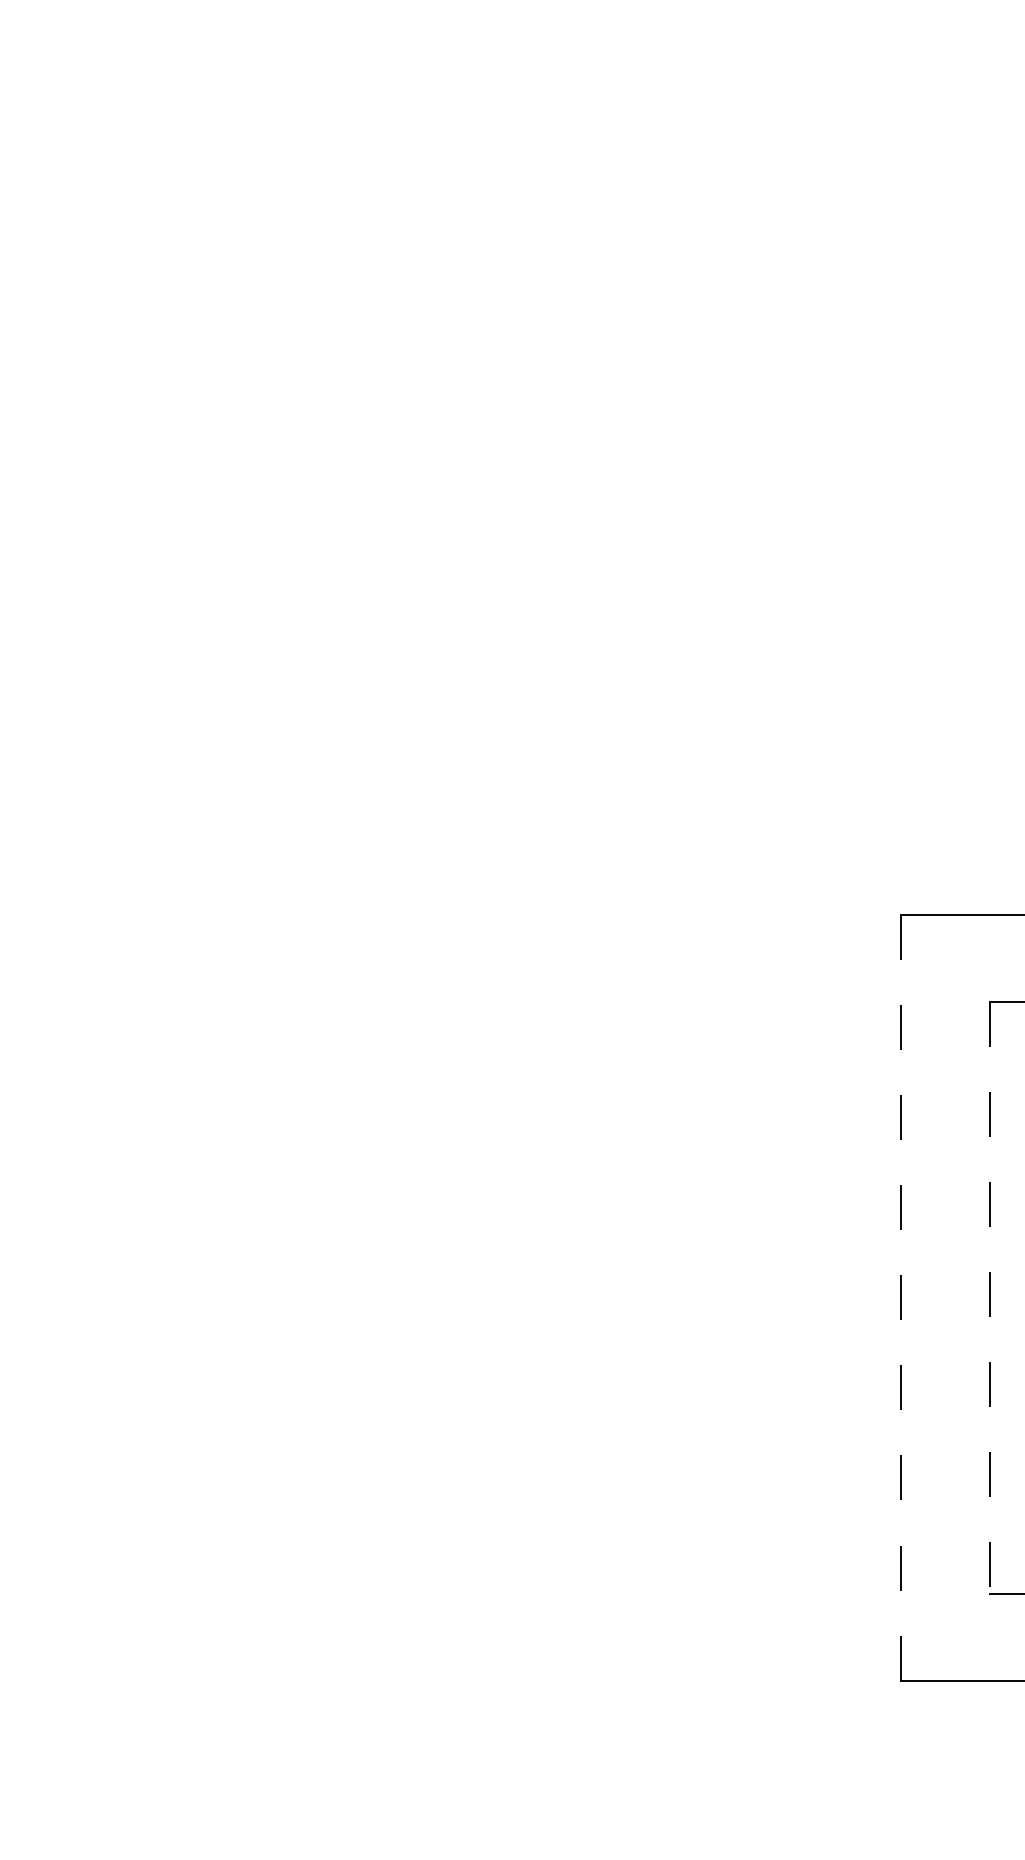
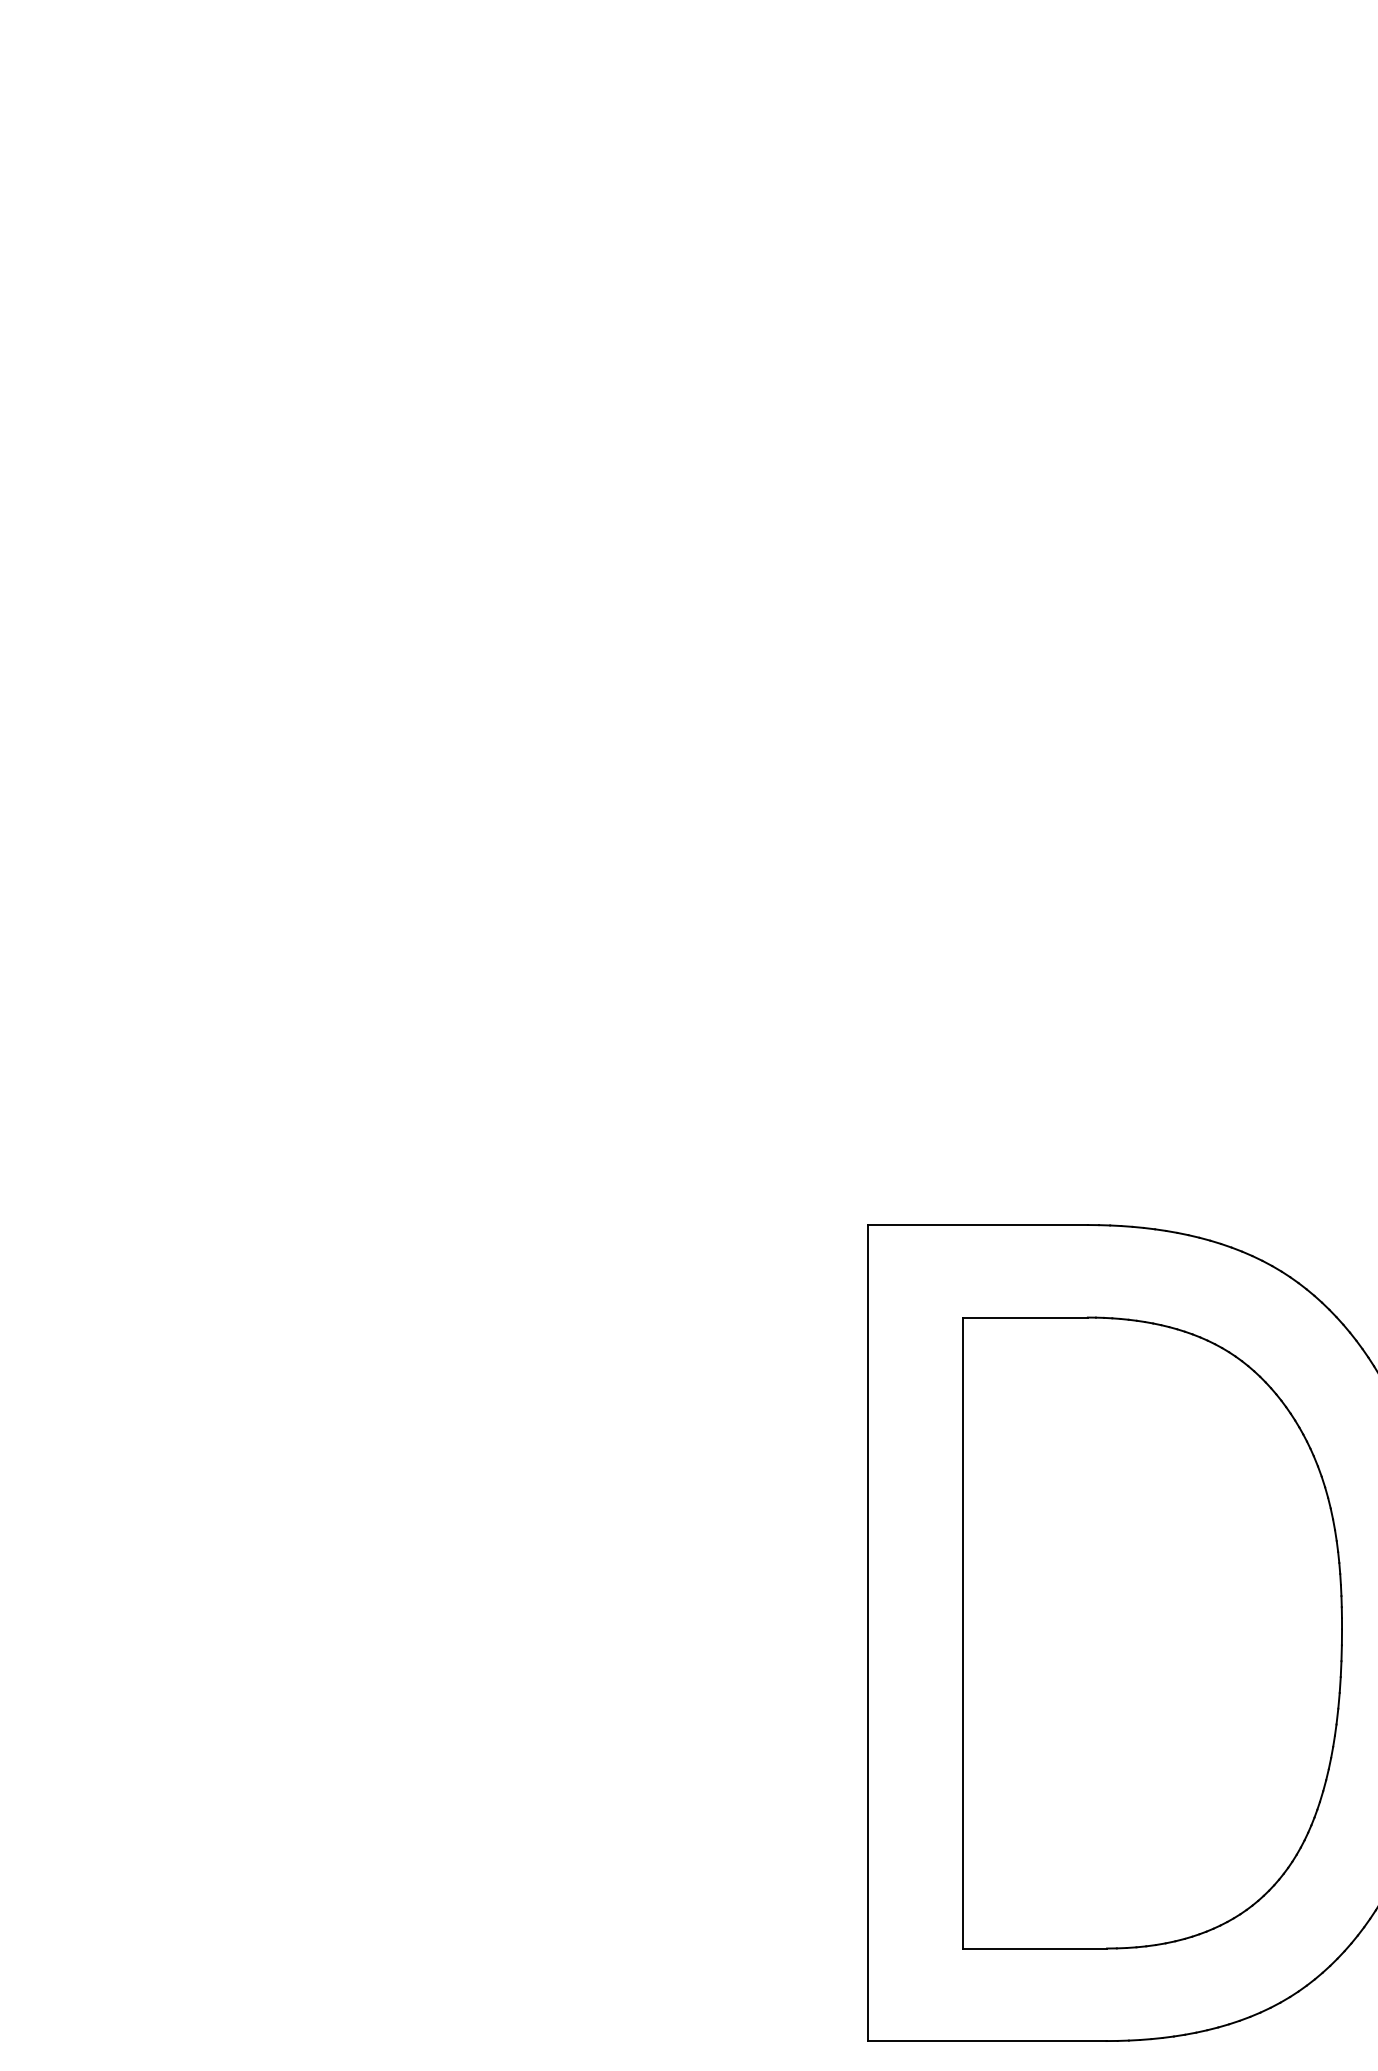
line: (901, 1297) -> (868, 1632), dashed -> solid
line: (990, 1298) -> (963, 1633), dashed -> solid

